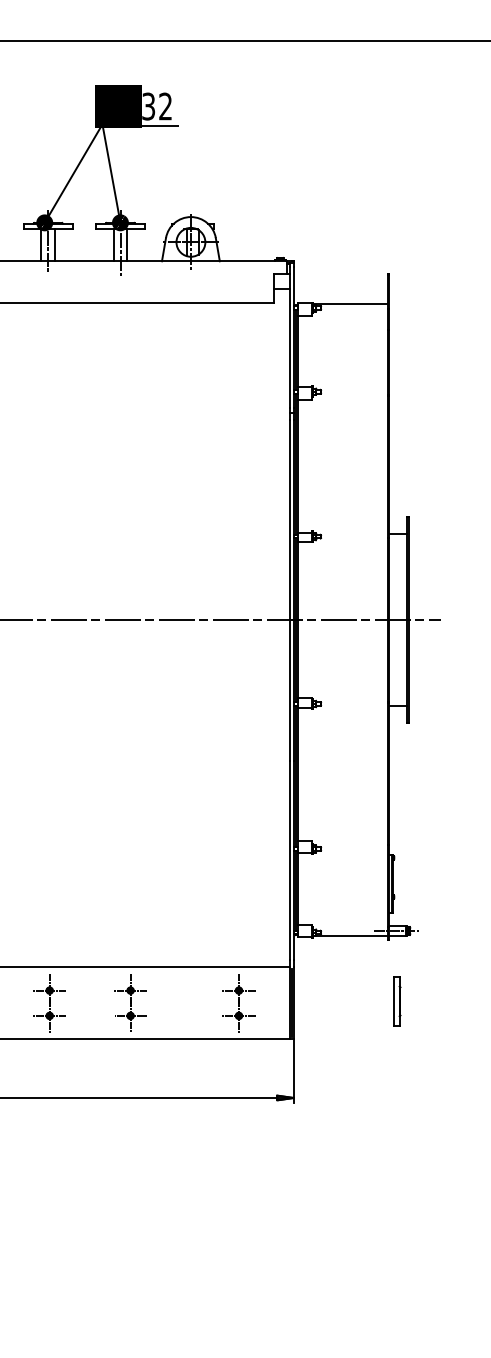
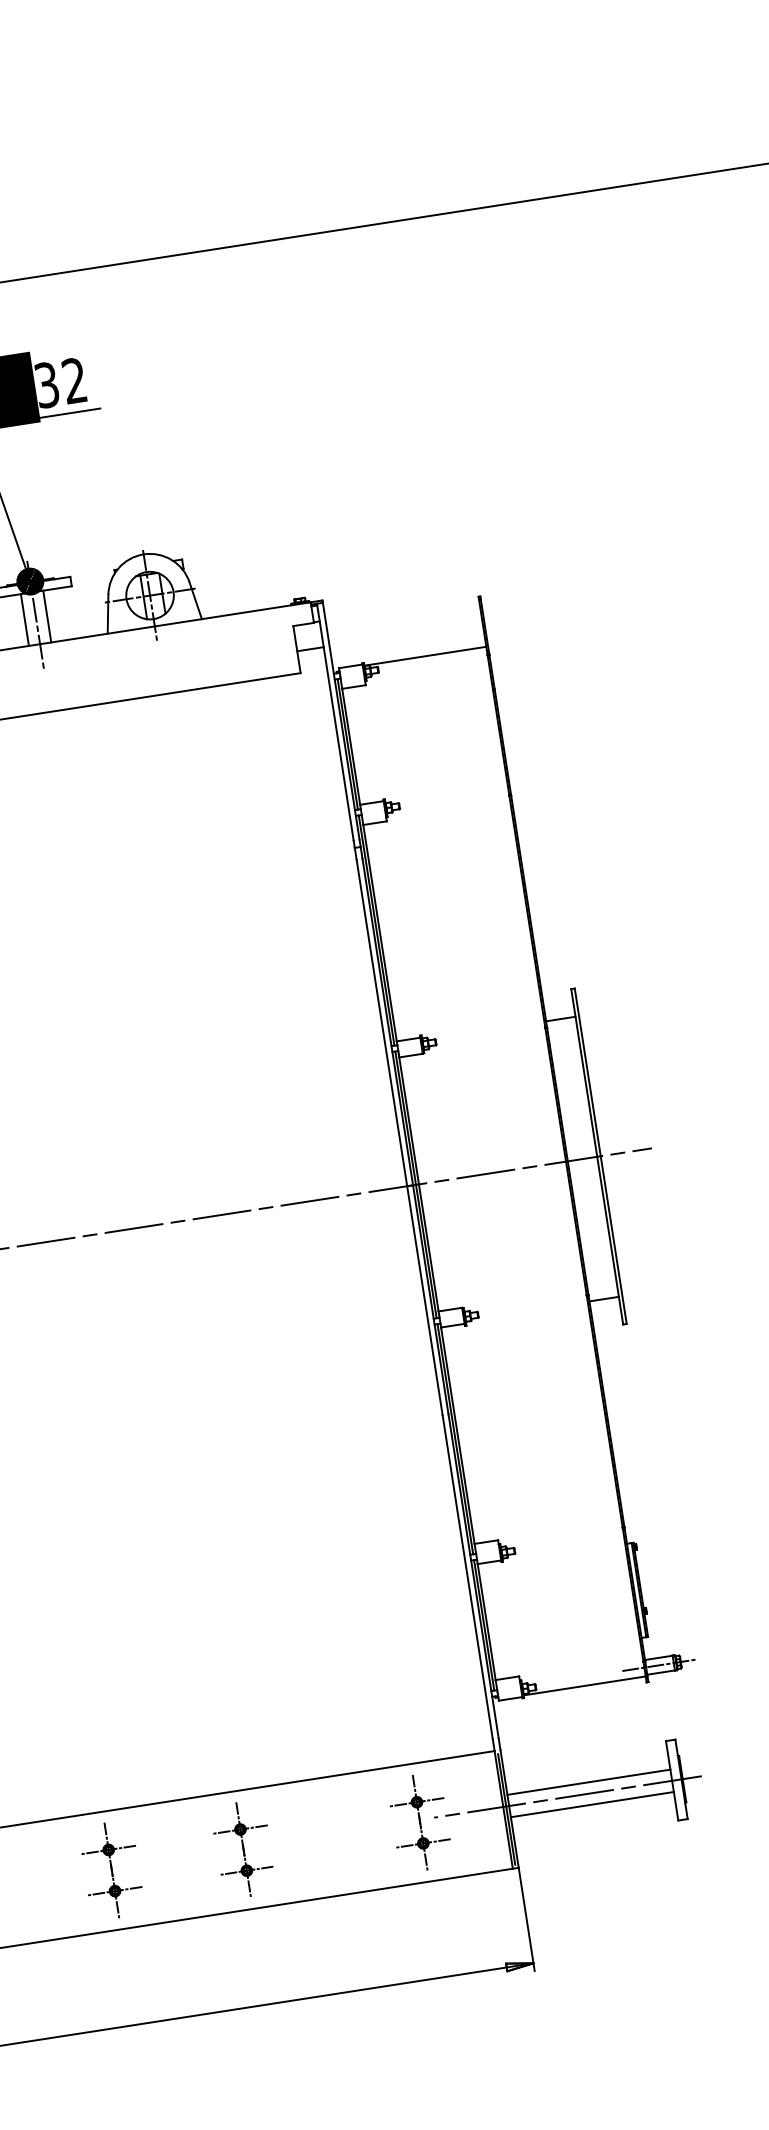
line: (343, 994) -> (588, 1782), added
line: (329, 1001) -> (567, 1797), added
line: (343, 1008) -> (591, 1805), added

